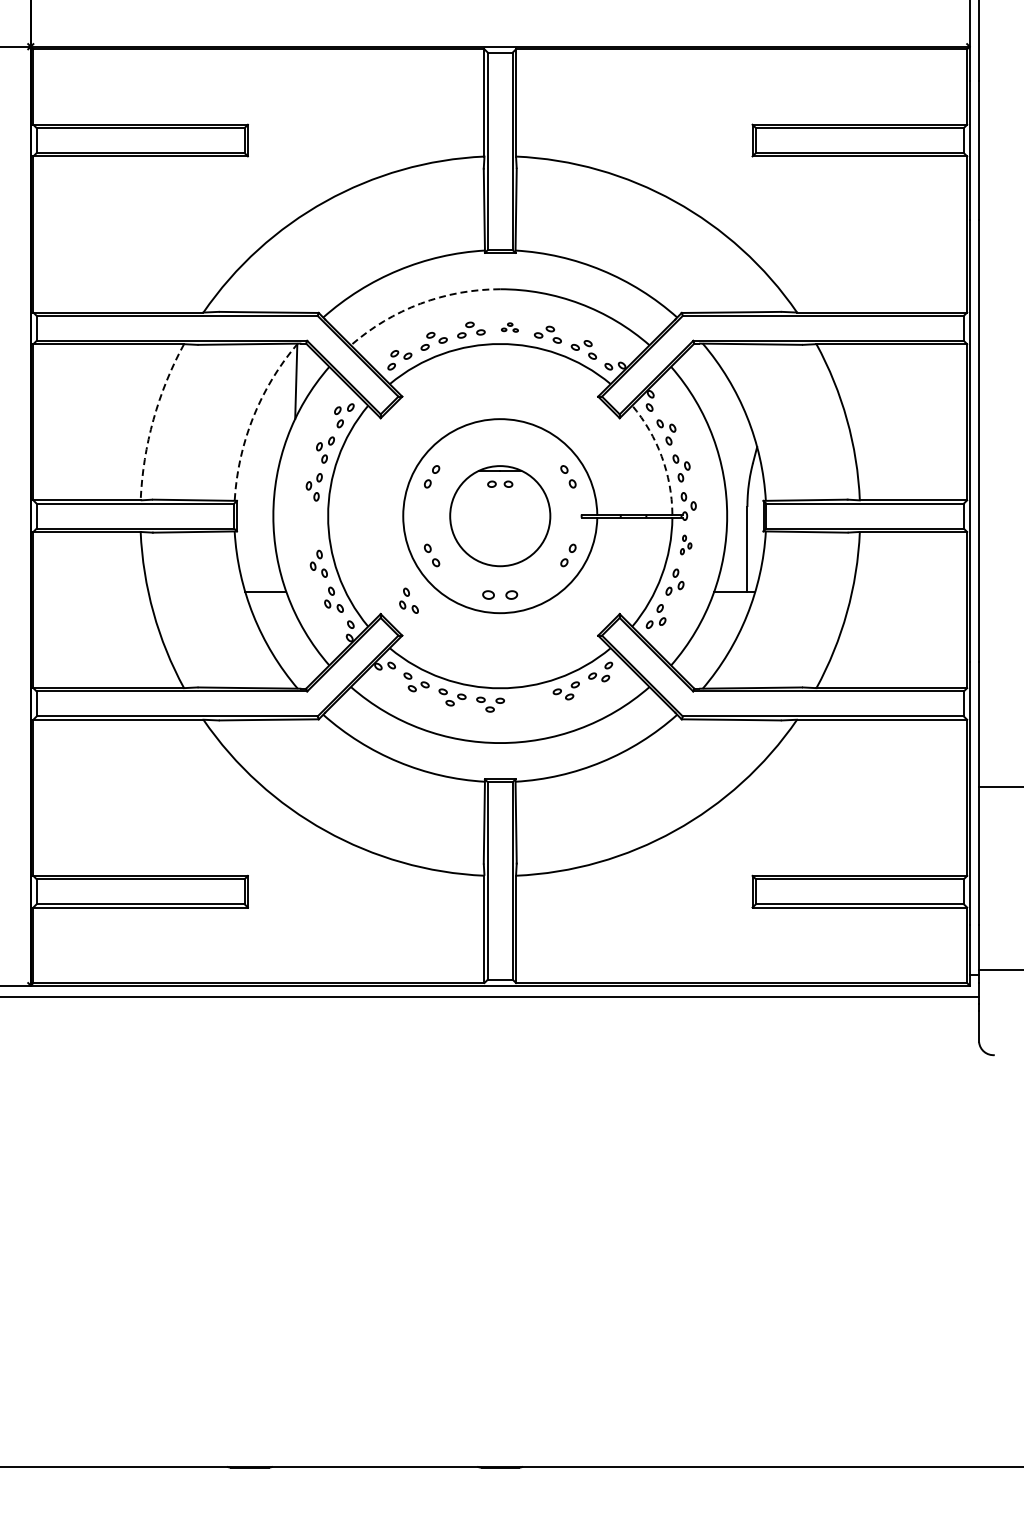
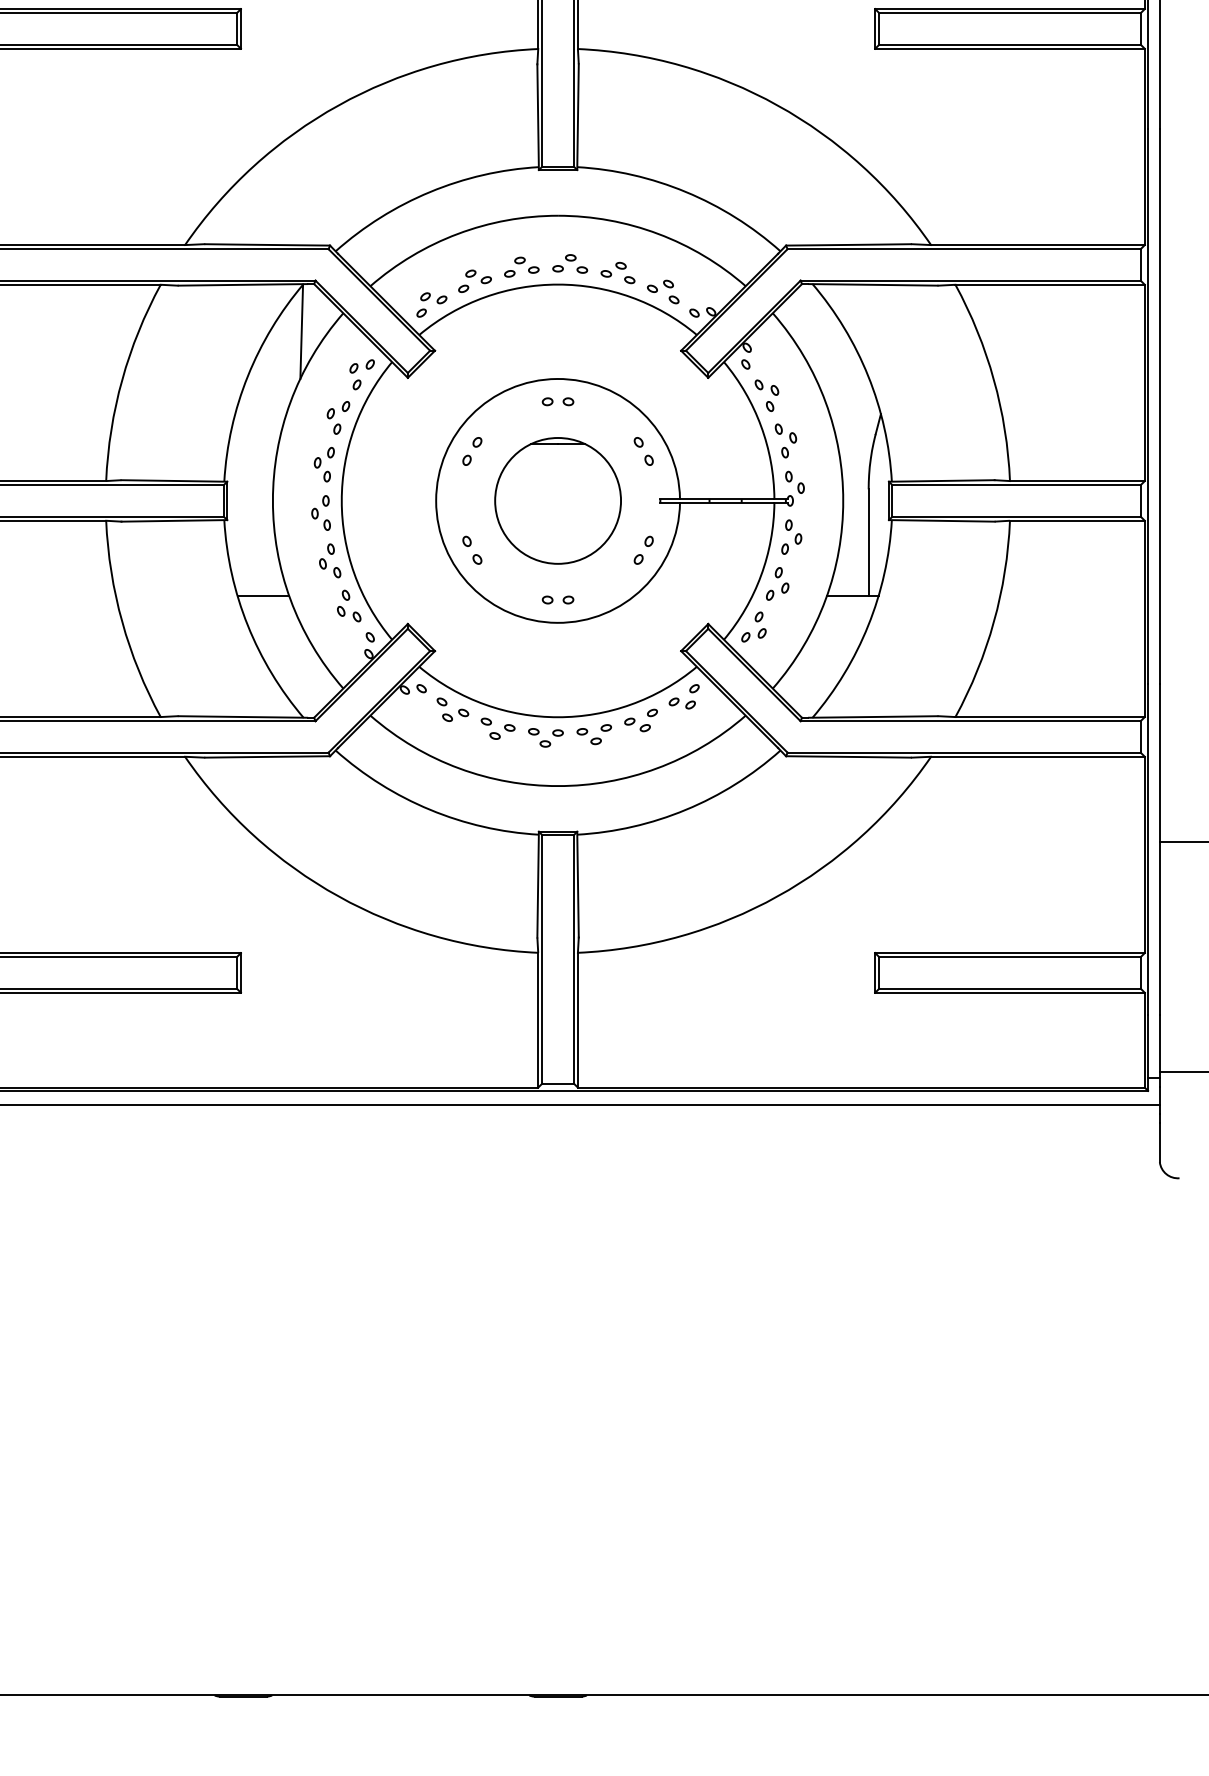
arc: (420, 303) -> (457, 233), dashed -> solid
part: (509, 327) -> (569, 263), size x1.67
arc: (253, 416) -> (247, 375), dashed -> solid
arc: (153, 419) -> (122, 379), dashed -> solid
arc: (661, 456) -> (760, 425), dashed -> solid
part: (500, 483) -> (558, 400), moved
part: (311, 525) -> (320, 512), added
part: (685, 544) -> (790, 536), size x1.43
part: (500, 594) -> (558, 599), size x0.71
part: (408, 600) -> (442, 606), removed
part: (528, 701) -> (593, 733), added

